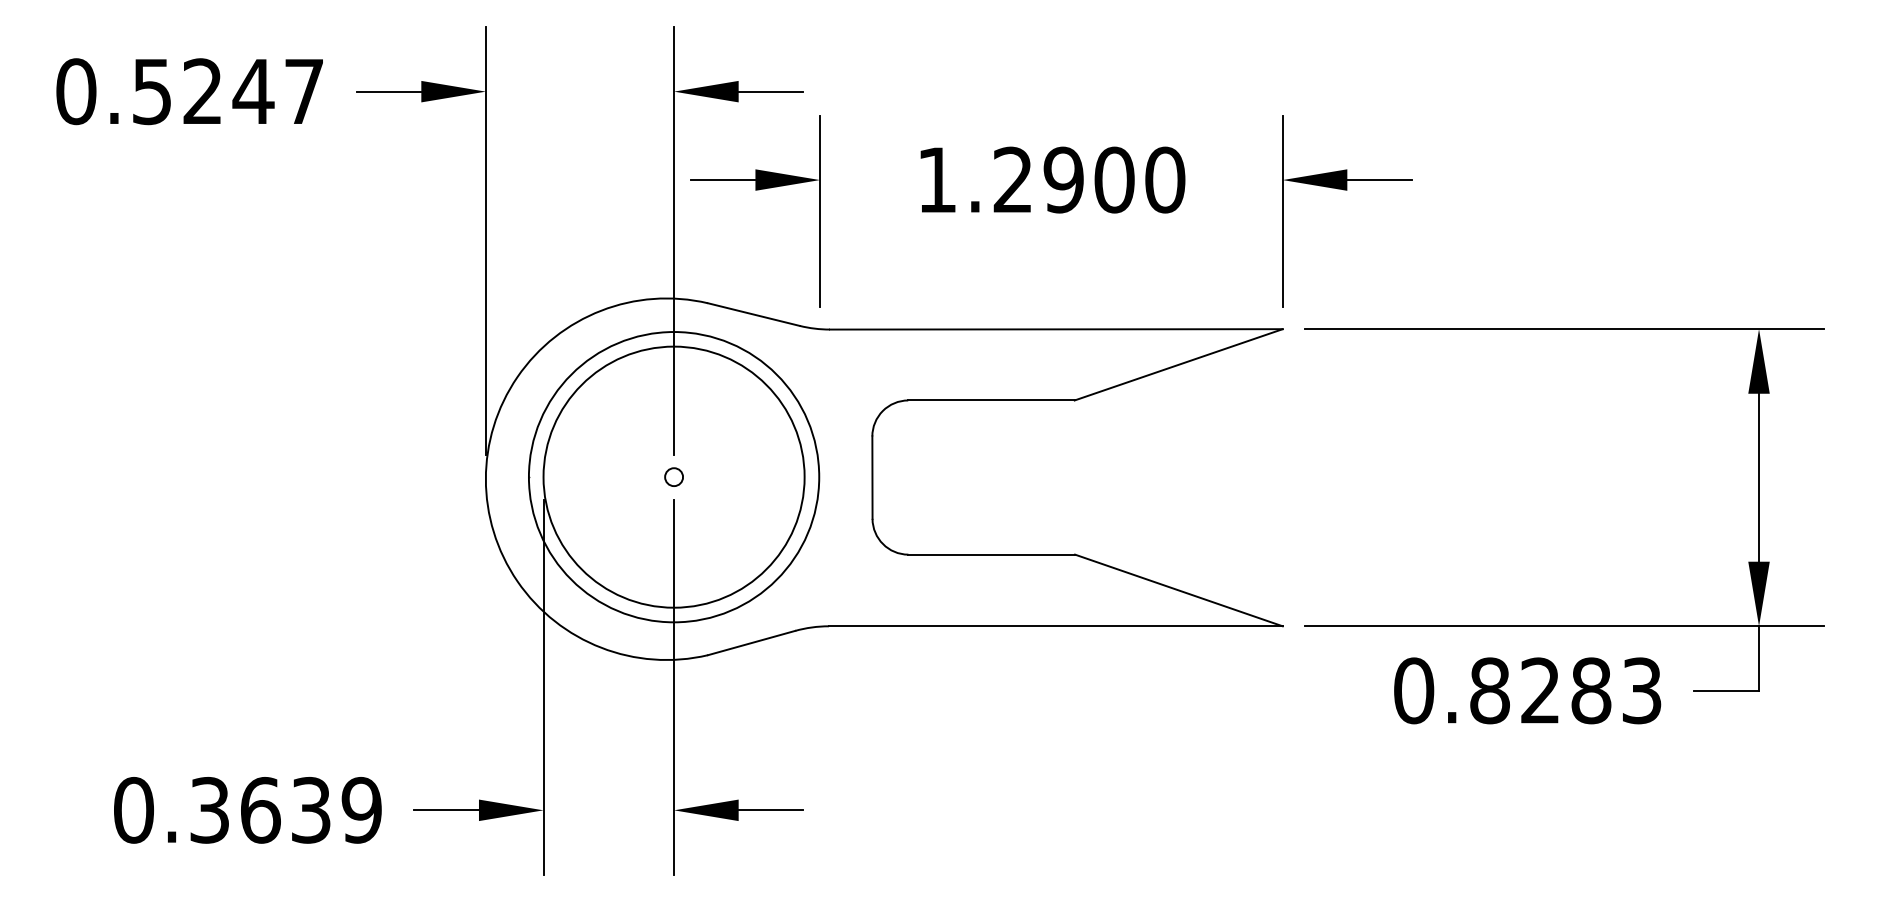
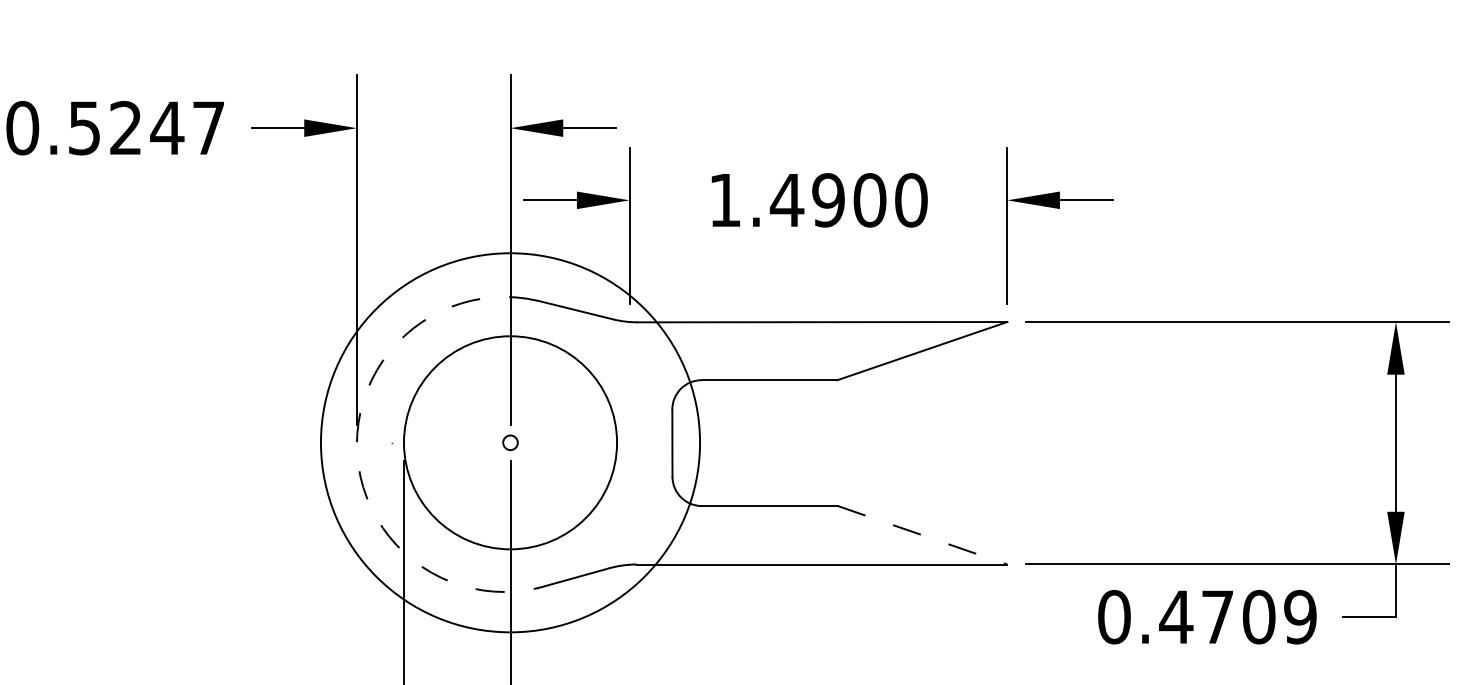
text: (1012, 179) -> (786, 199), 1.2900 -> 1.4900
circle: (673, 477) -> (510, 443), size x1.6
arc: (485, 479) -> (356, 444), solid -> dashed
line: (1178, 590) -> (922, 535), solid -> dashed
text: (1564, 690) -> (1237, 616), 0.8283 -> 0.4709

